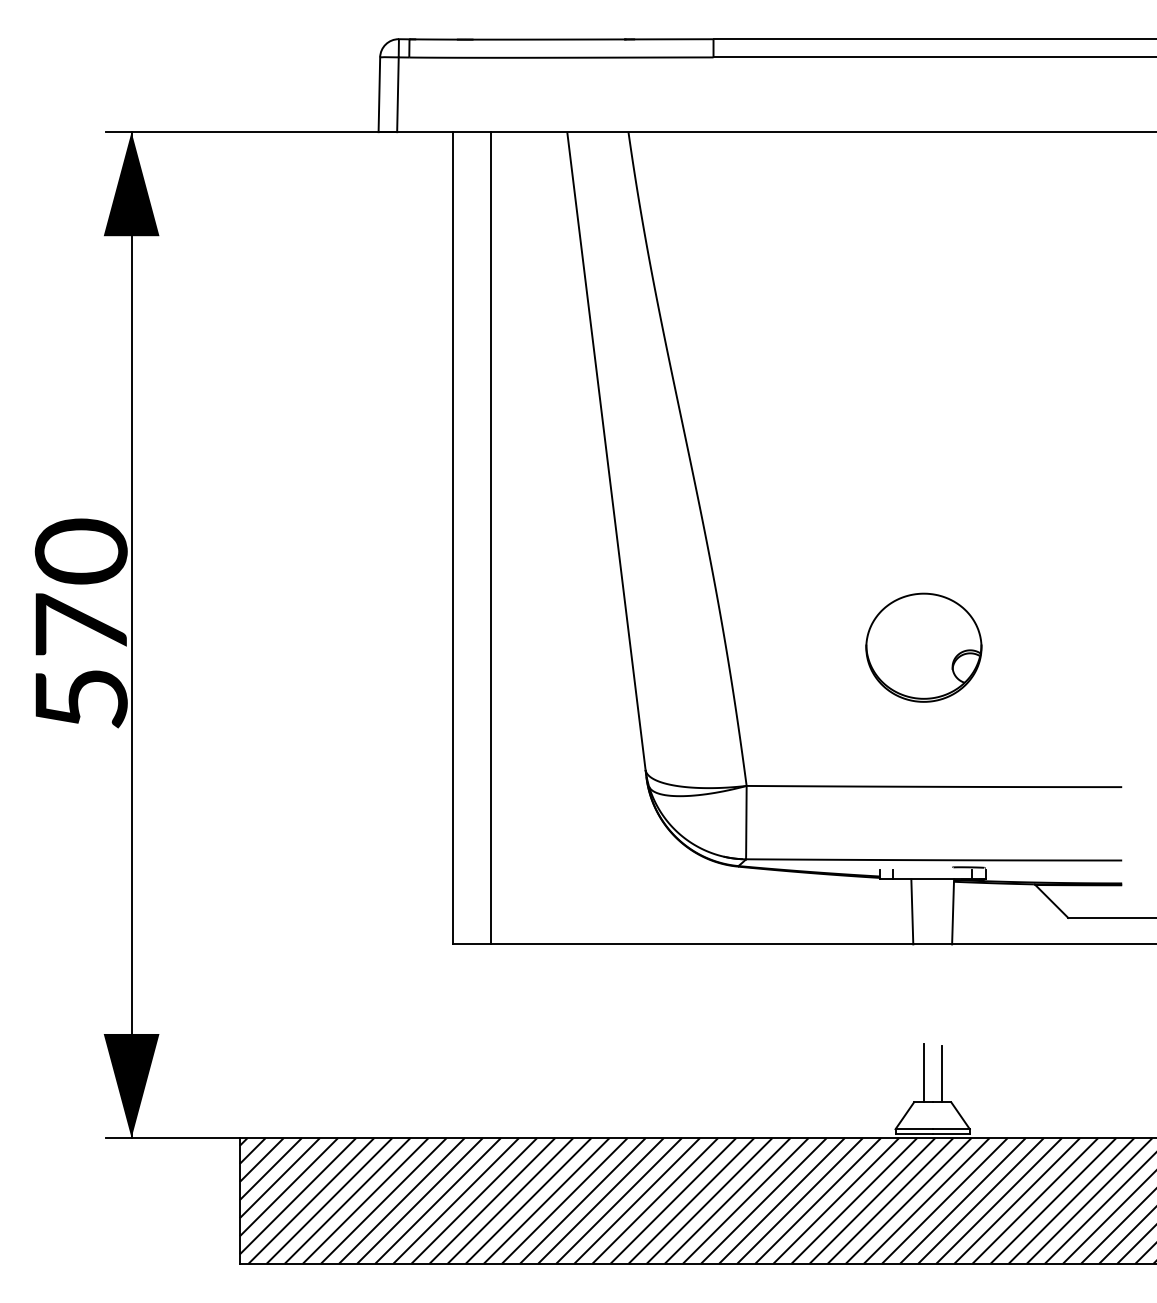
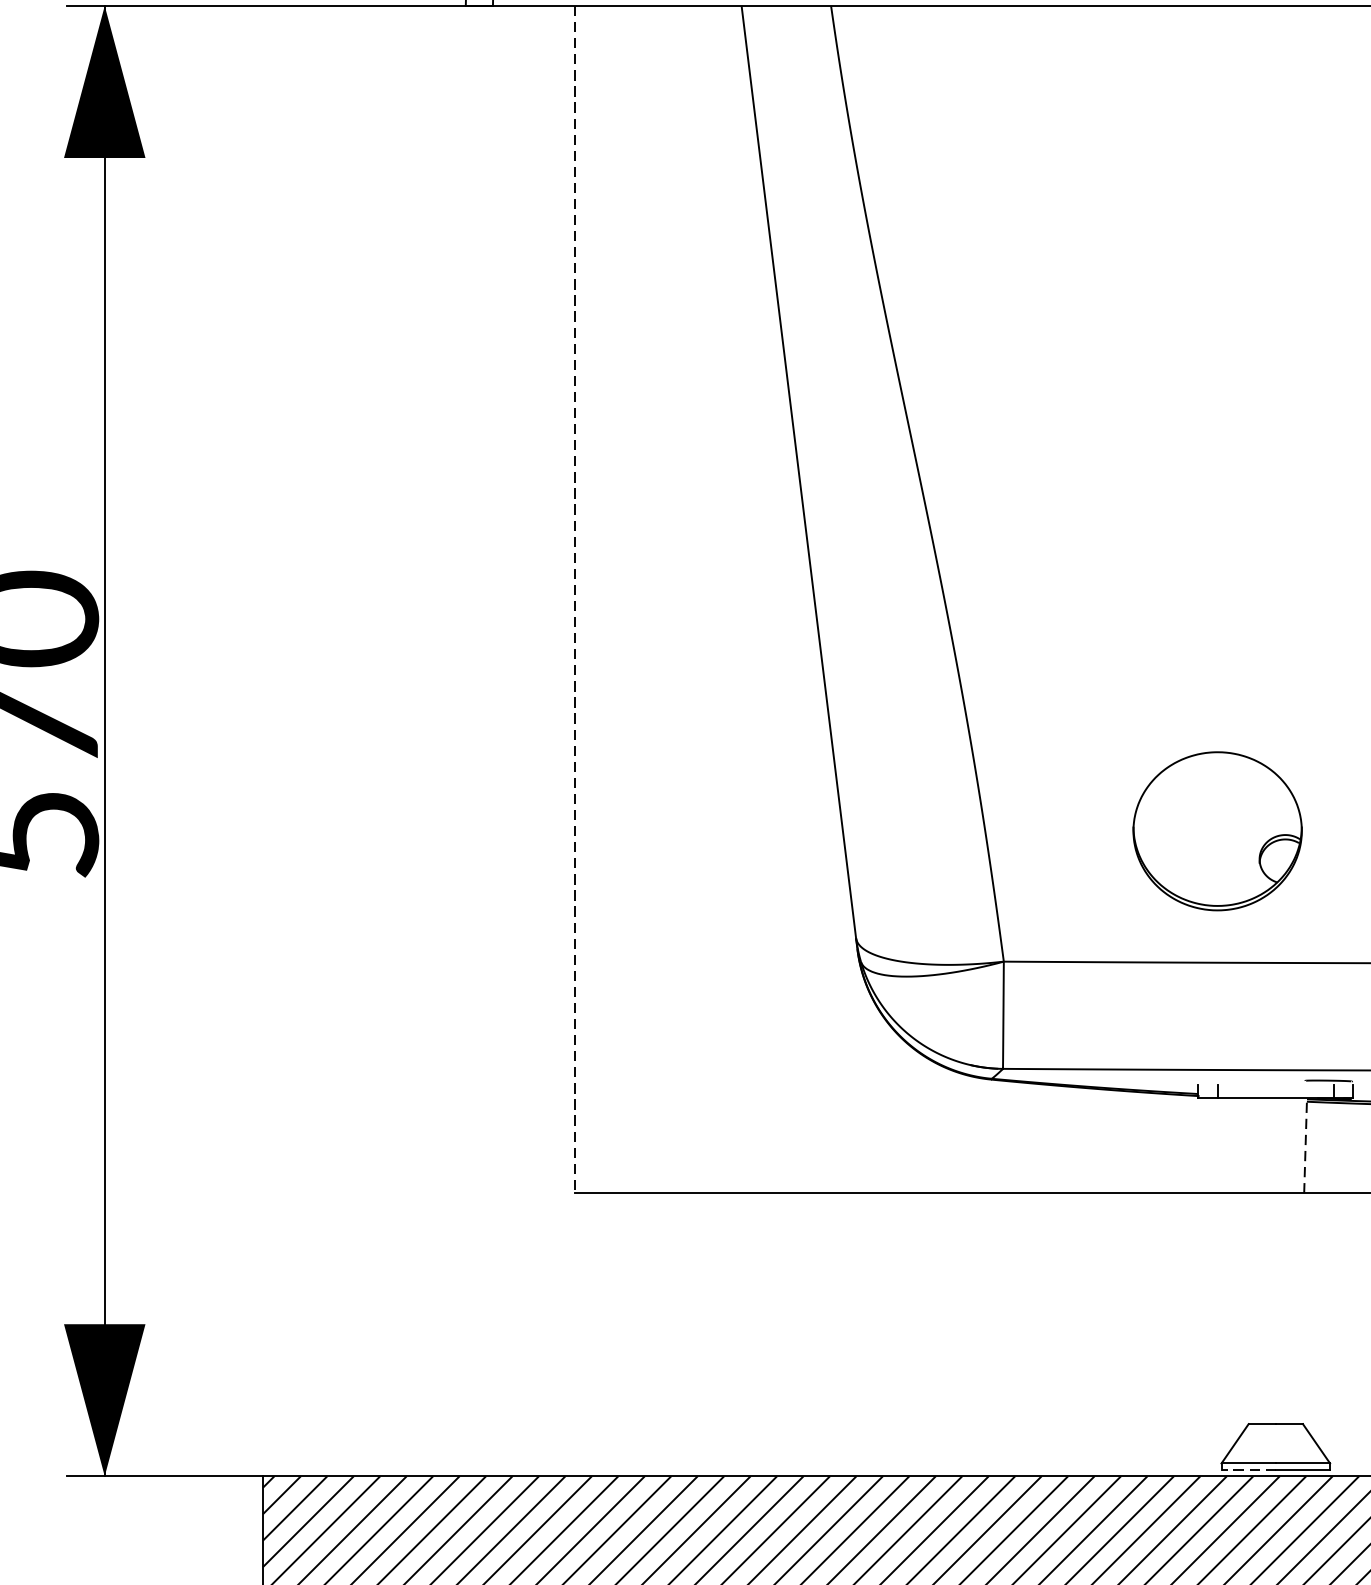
line: (453, 538) -> (575, 599), solid -> dashed
line: (490, 538) -> (629, 599), removed
part: (923, 647) -> (1217, 830), moved
line: (912, 911) -> (1246, 1145), removed
line: (953, 911) -> (1306, 1145), solid -> dashed
line: (923, 1073) -> (1262, 1382), removed
line: (941, 1073) -> (1288, 1382), removed
line: (914, 1133) -> (1249, 1469), solid -> dashed

